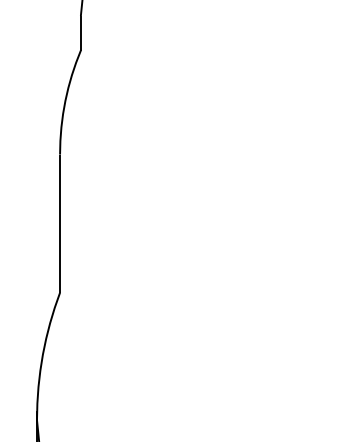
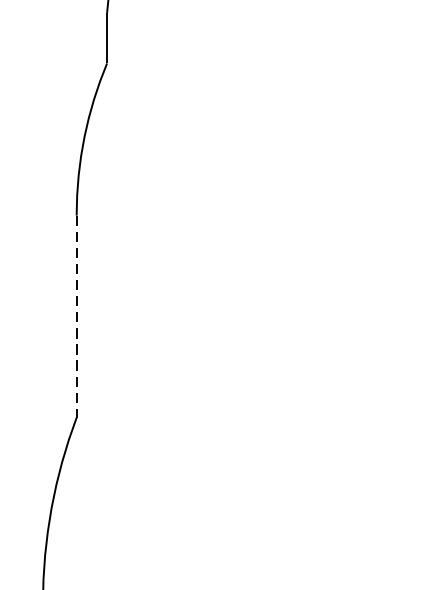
line: (60, 224) -> (77, 317), solid -> dashed

